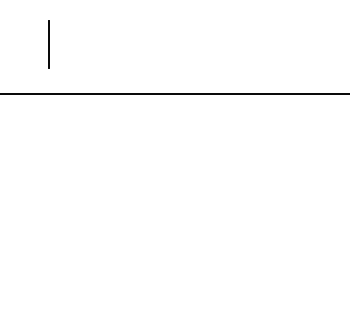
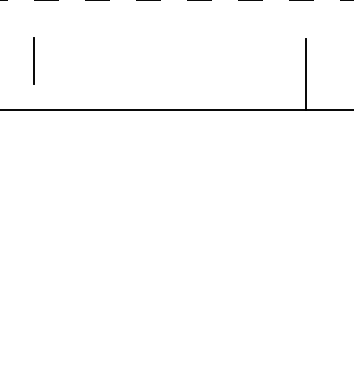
line: (48, 44) -> (33, 60), moved
line: (301, 58) -> (306, 74), added

